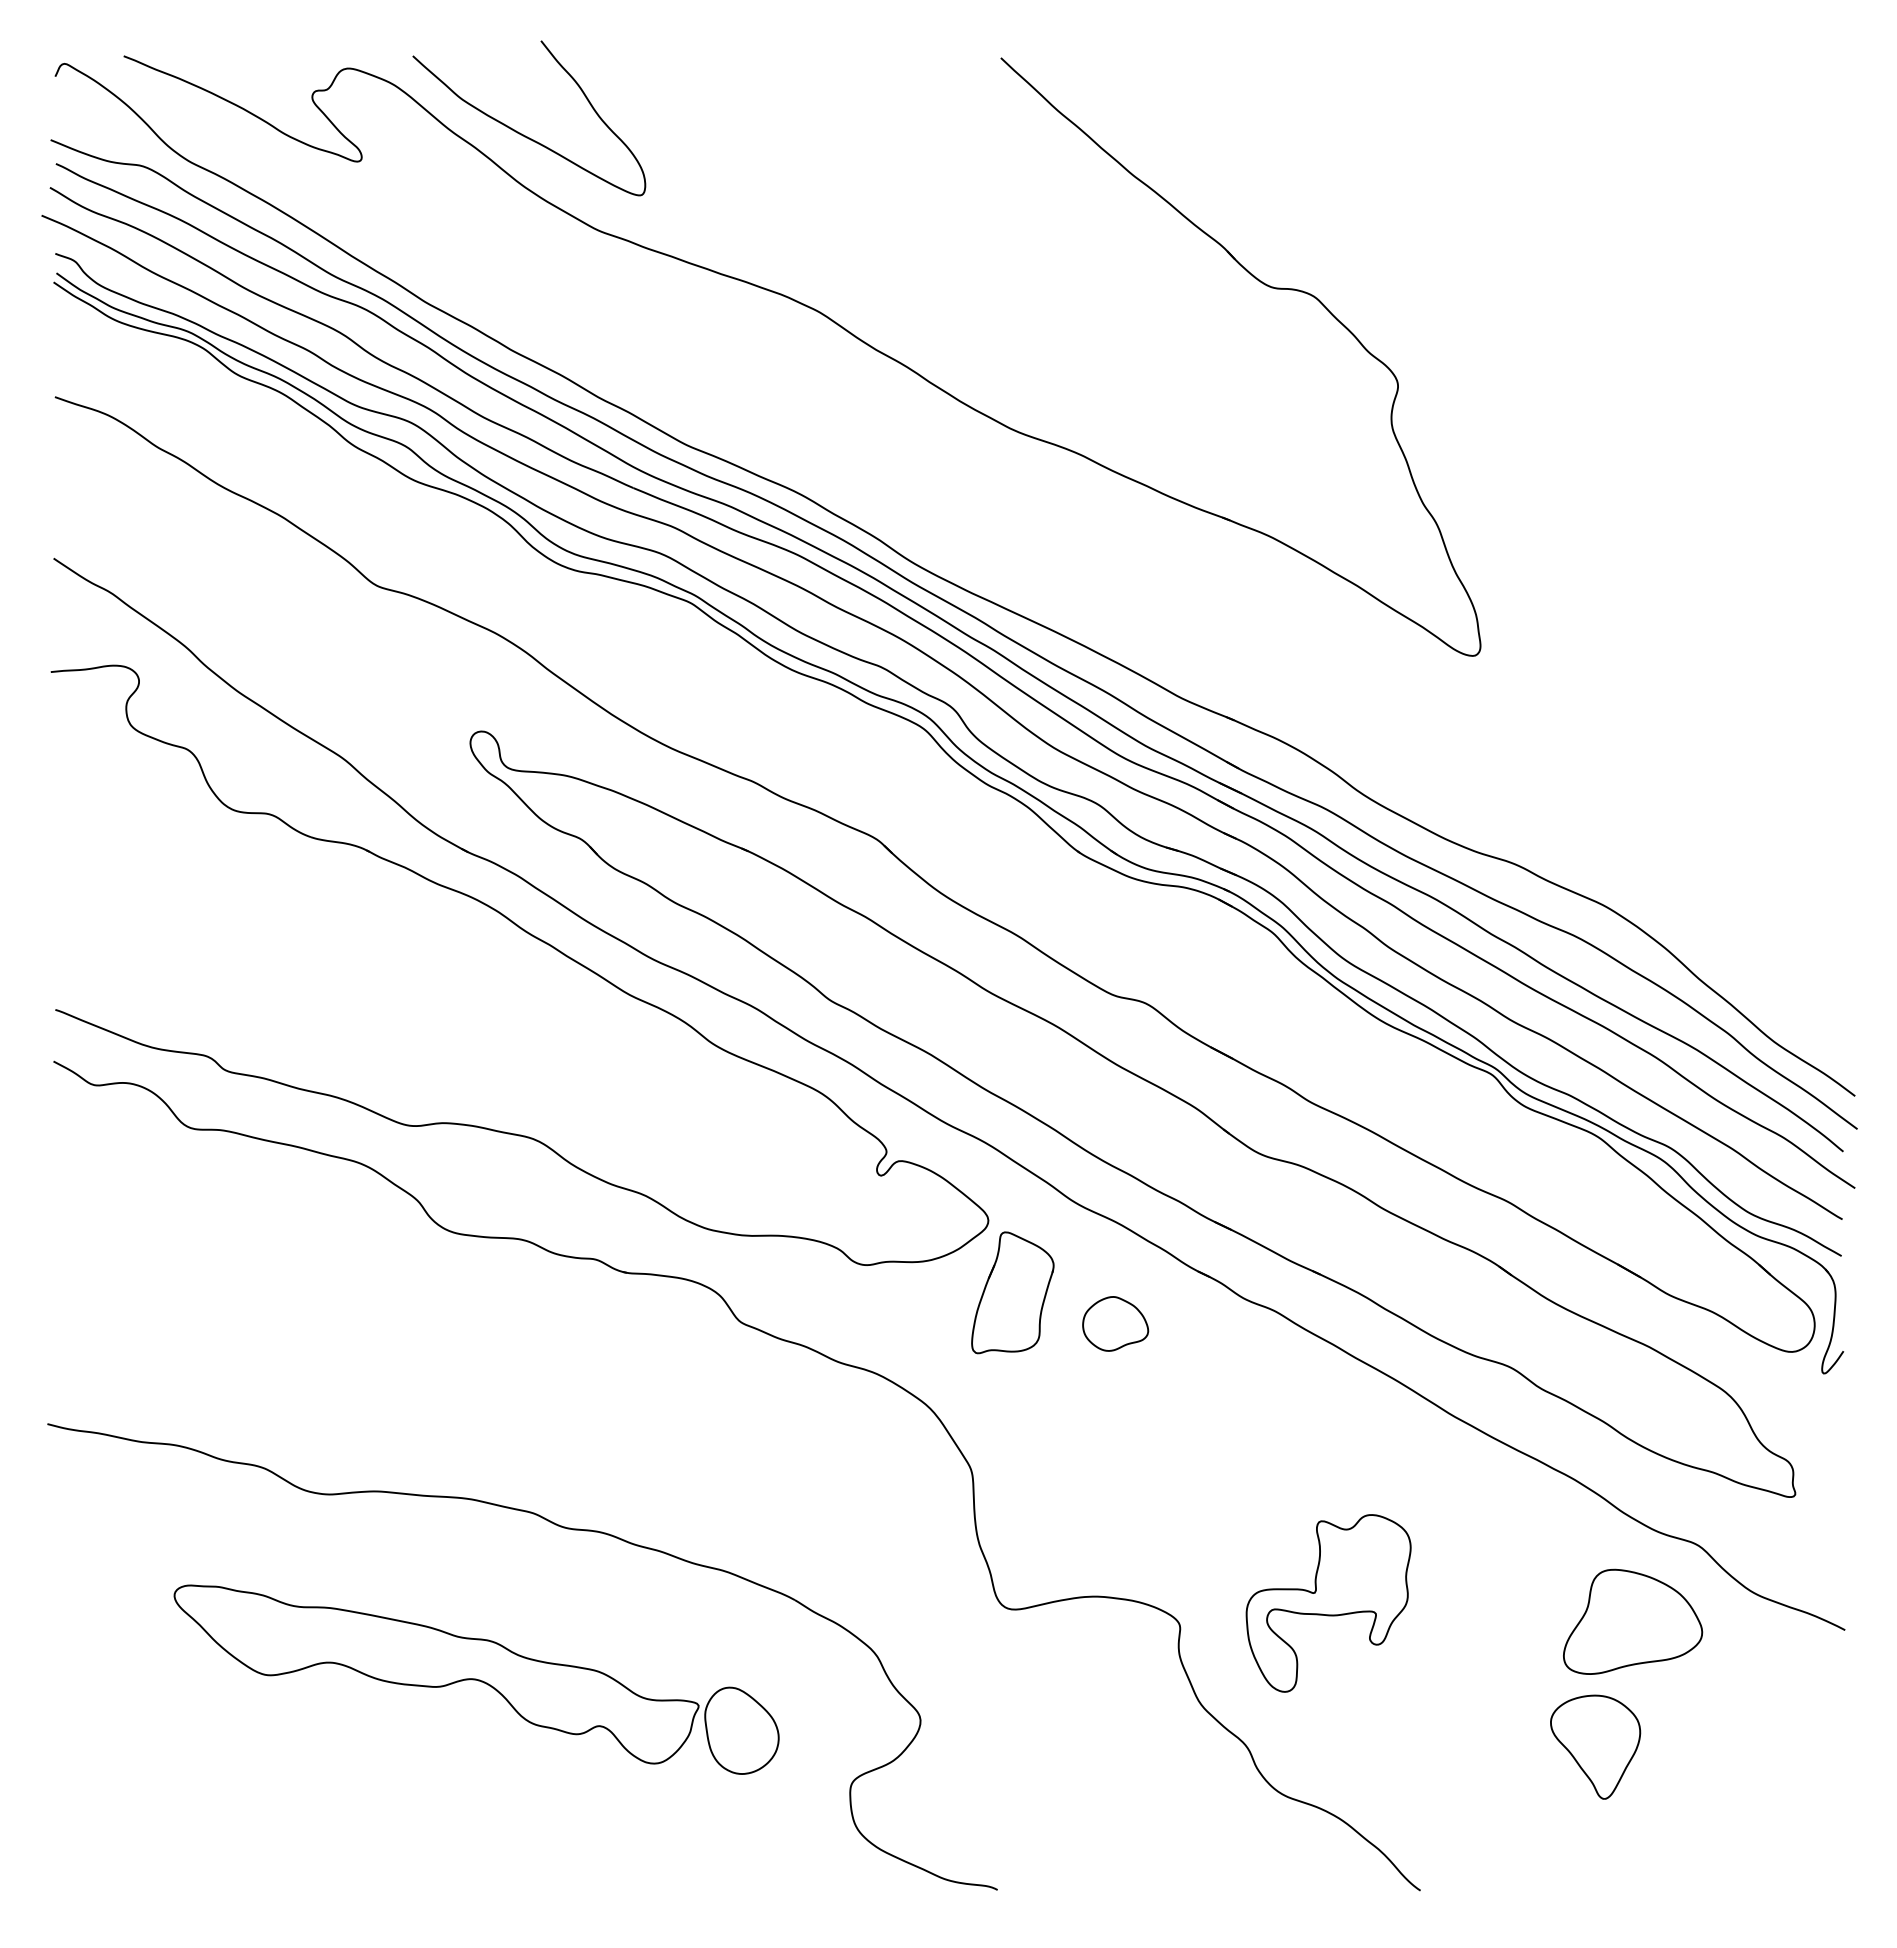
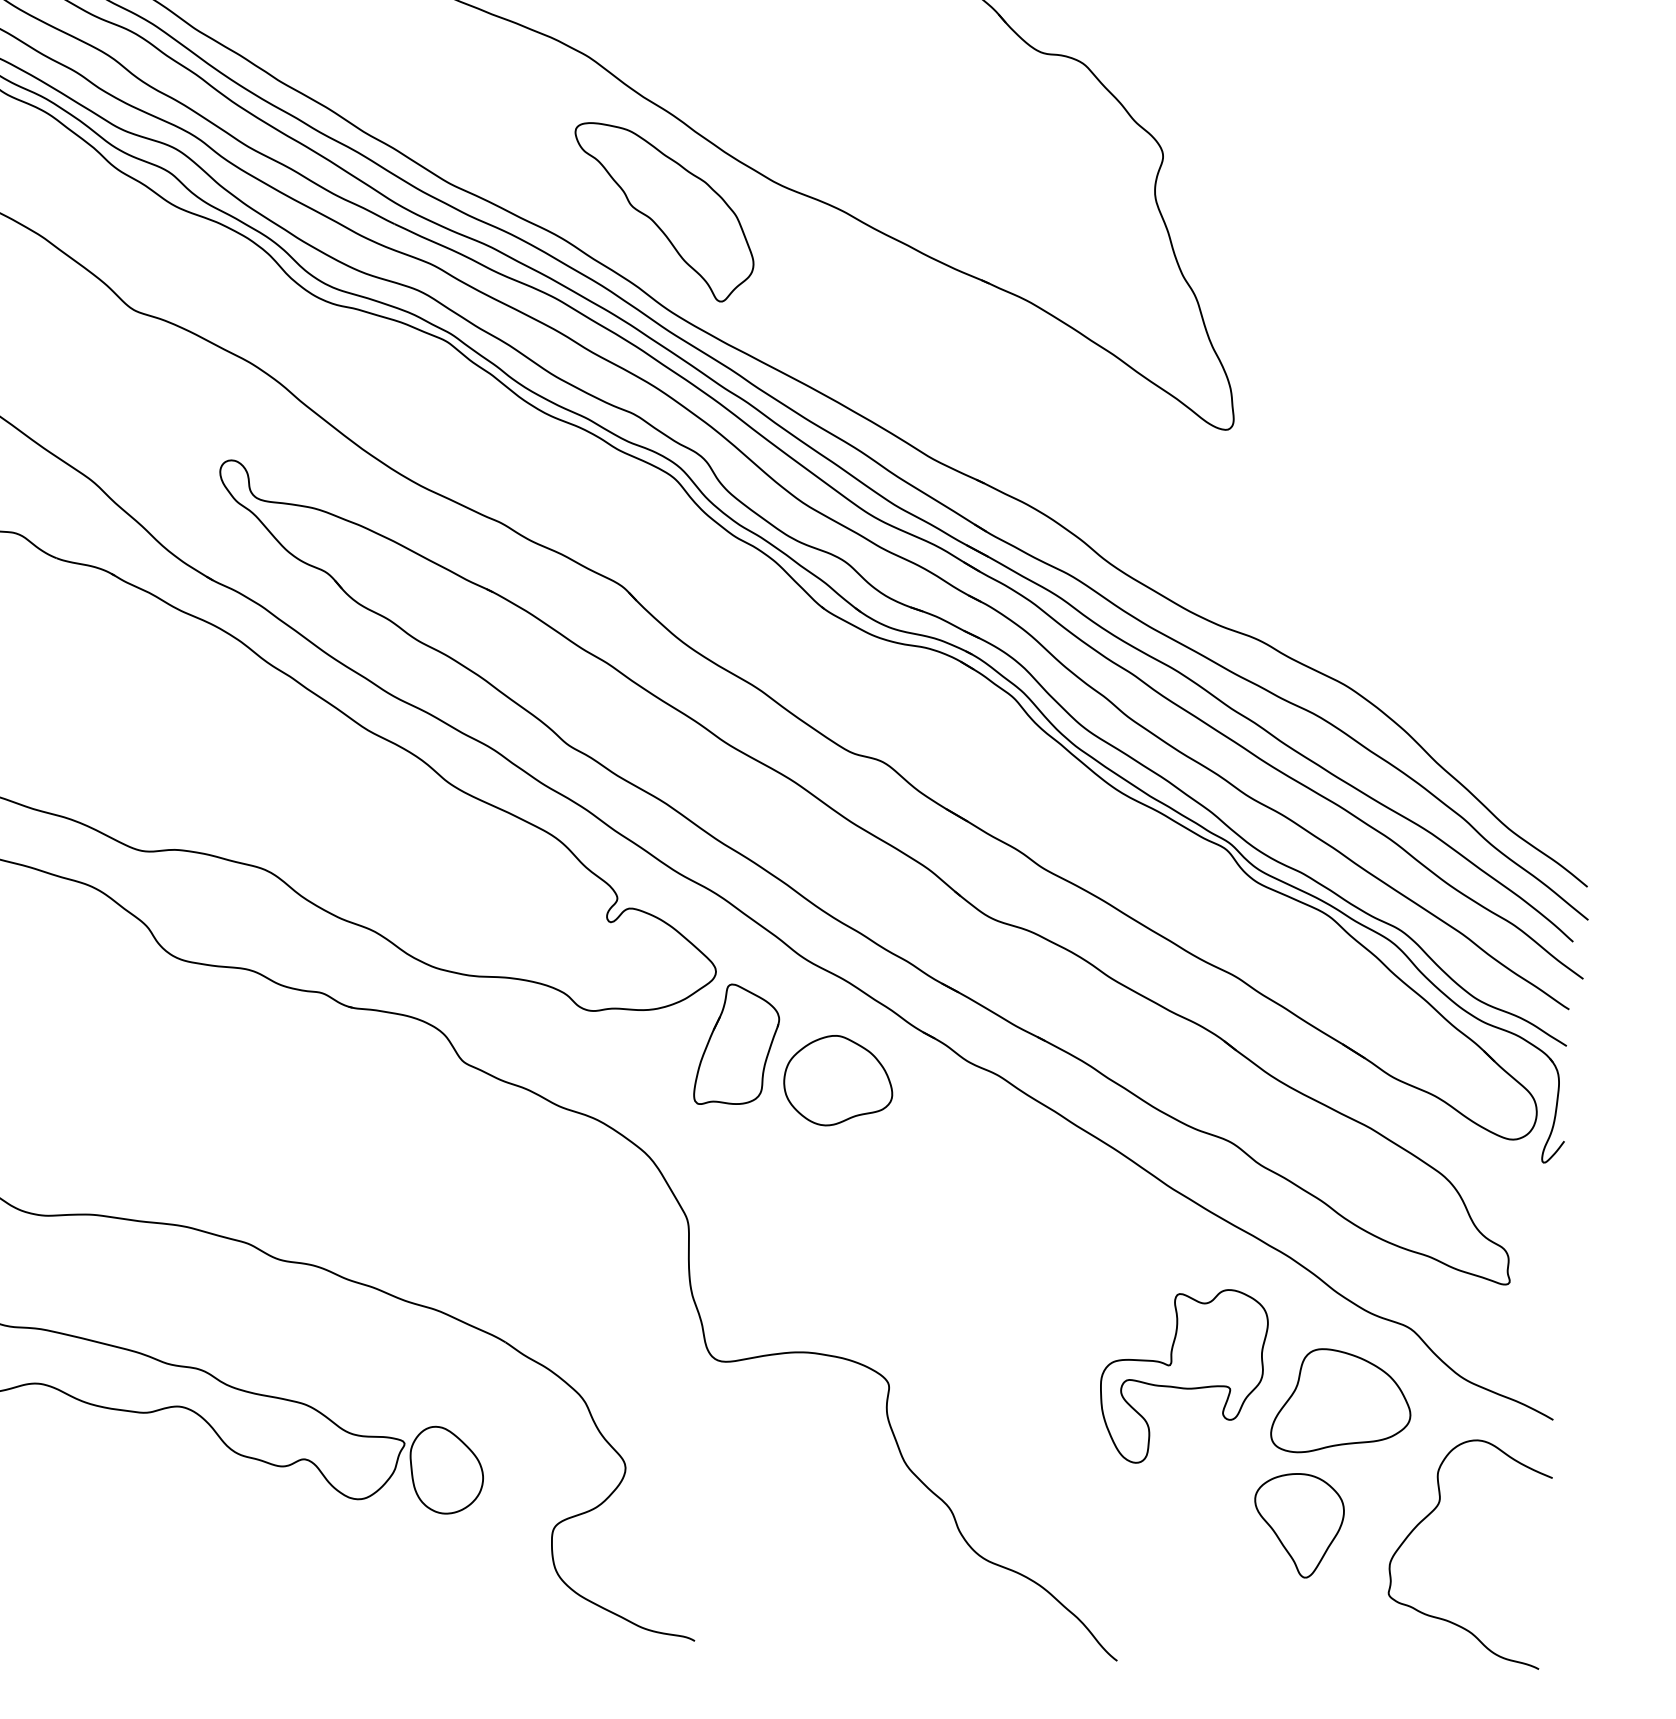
part: (901, 464) -> (663, 212), added
part: (1115, 1323) -> (838, 1080), size x1.67
part: (1328, 1603) -> (1183, 1376), moved
curve: (1729, 1727) -> (1433, 1511), added

